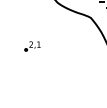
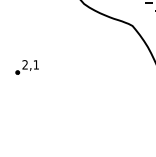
part: (32, 46) -> (26, 67), moved

